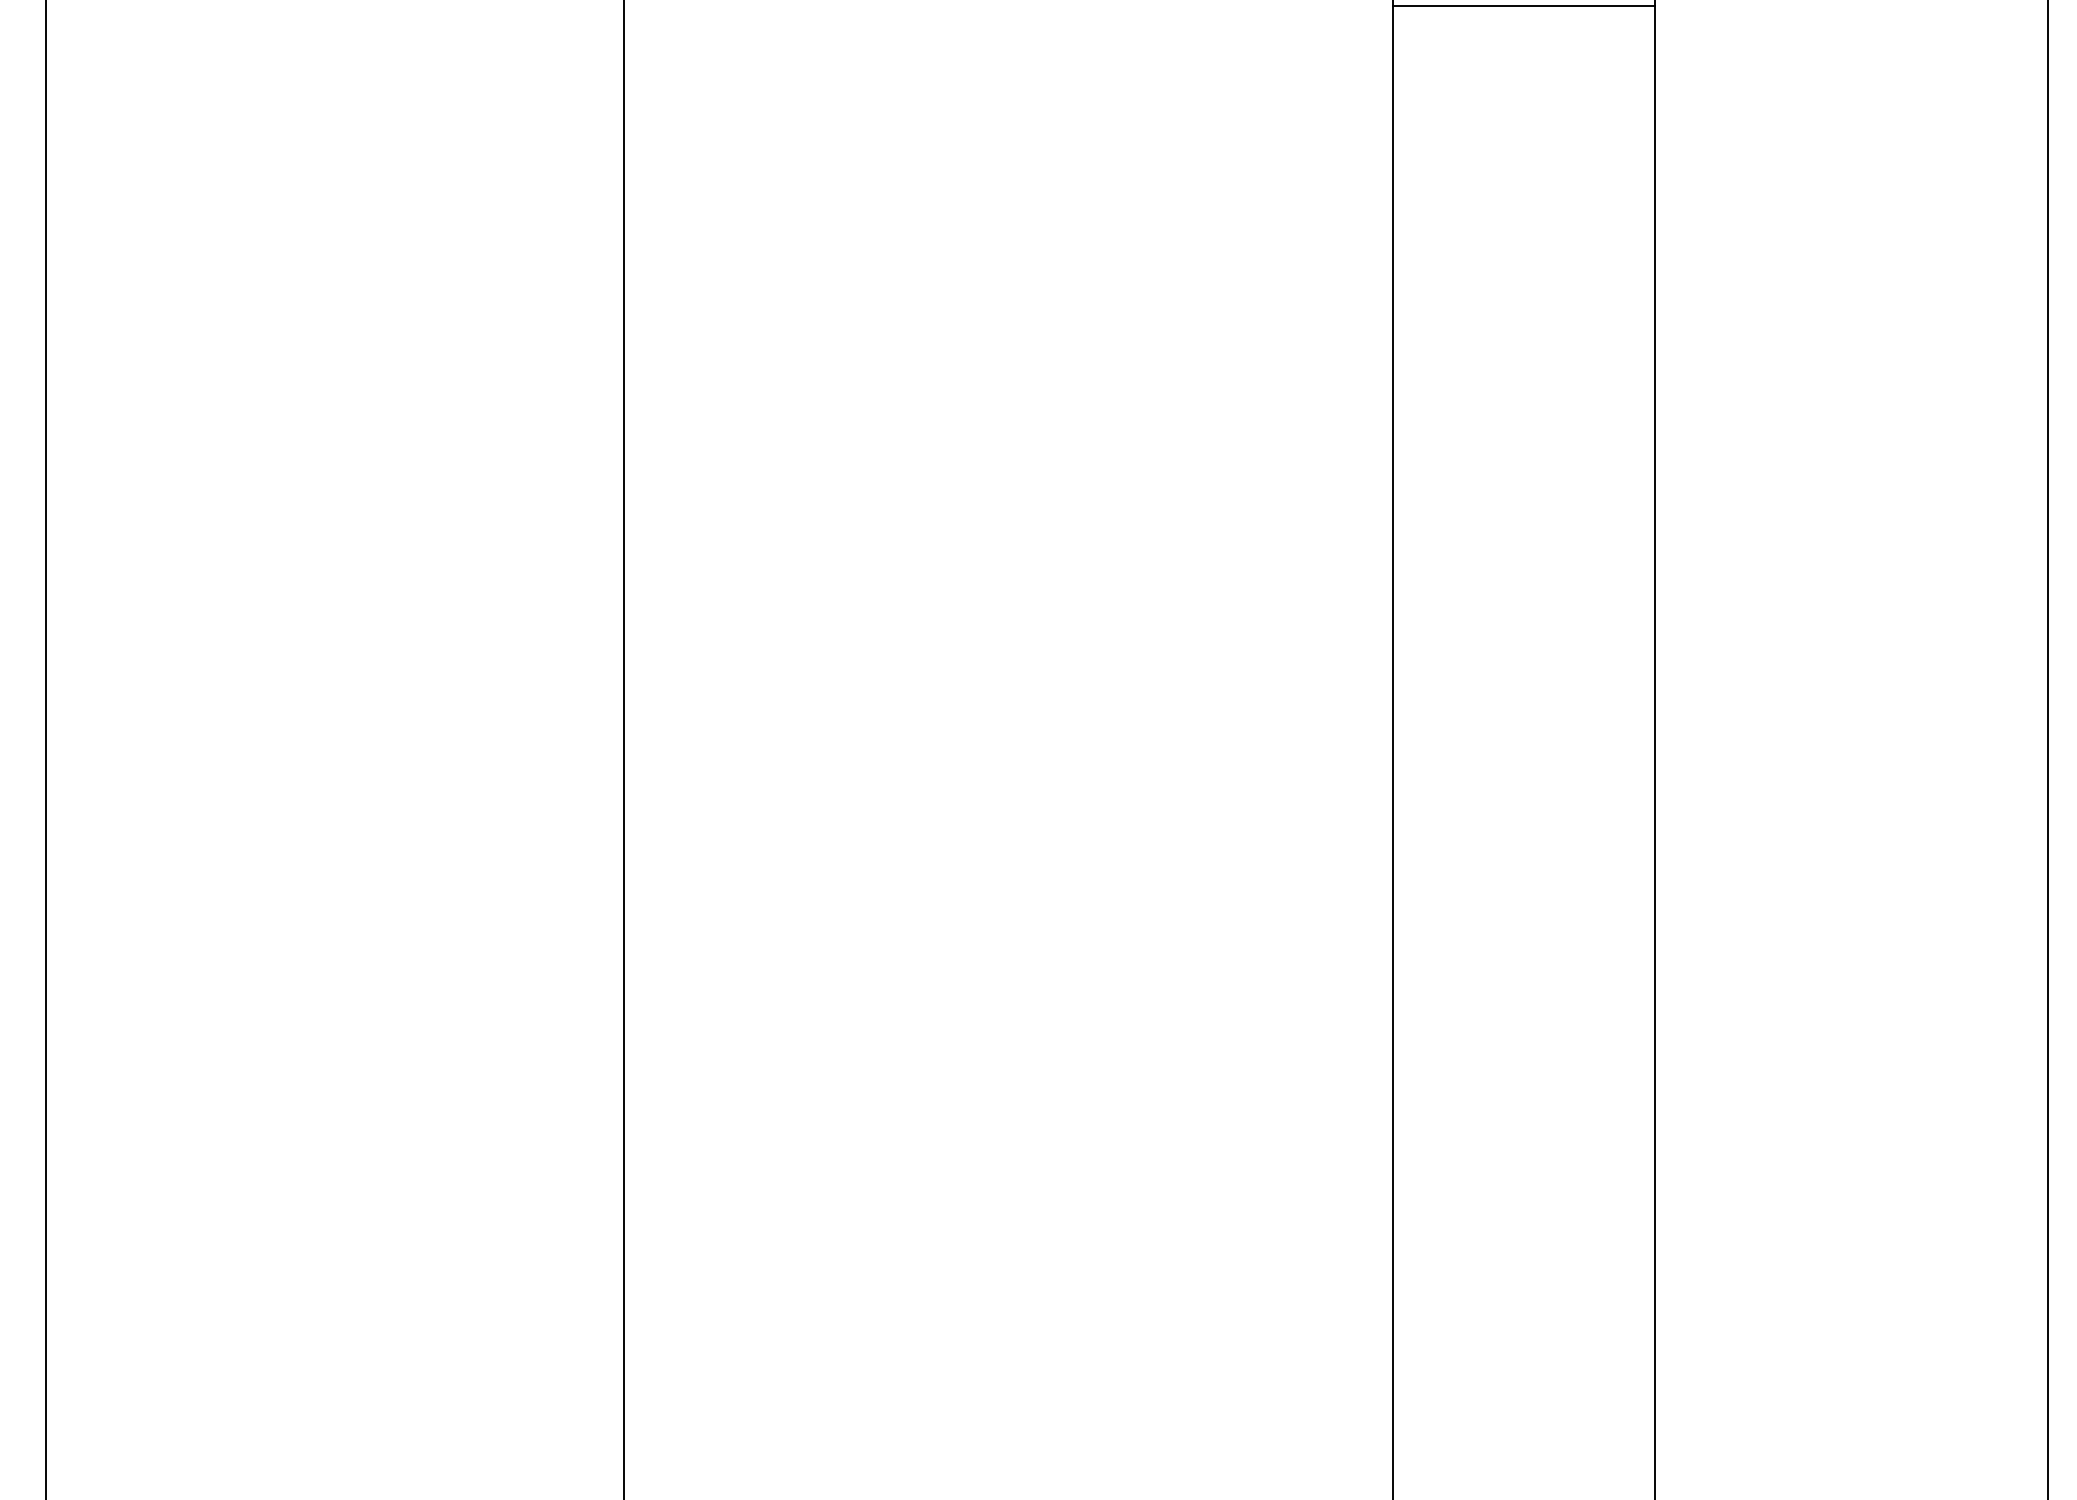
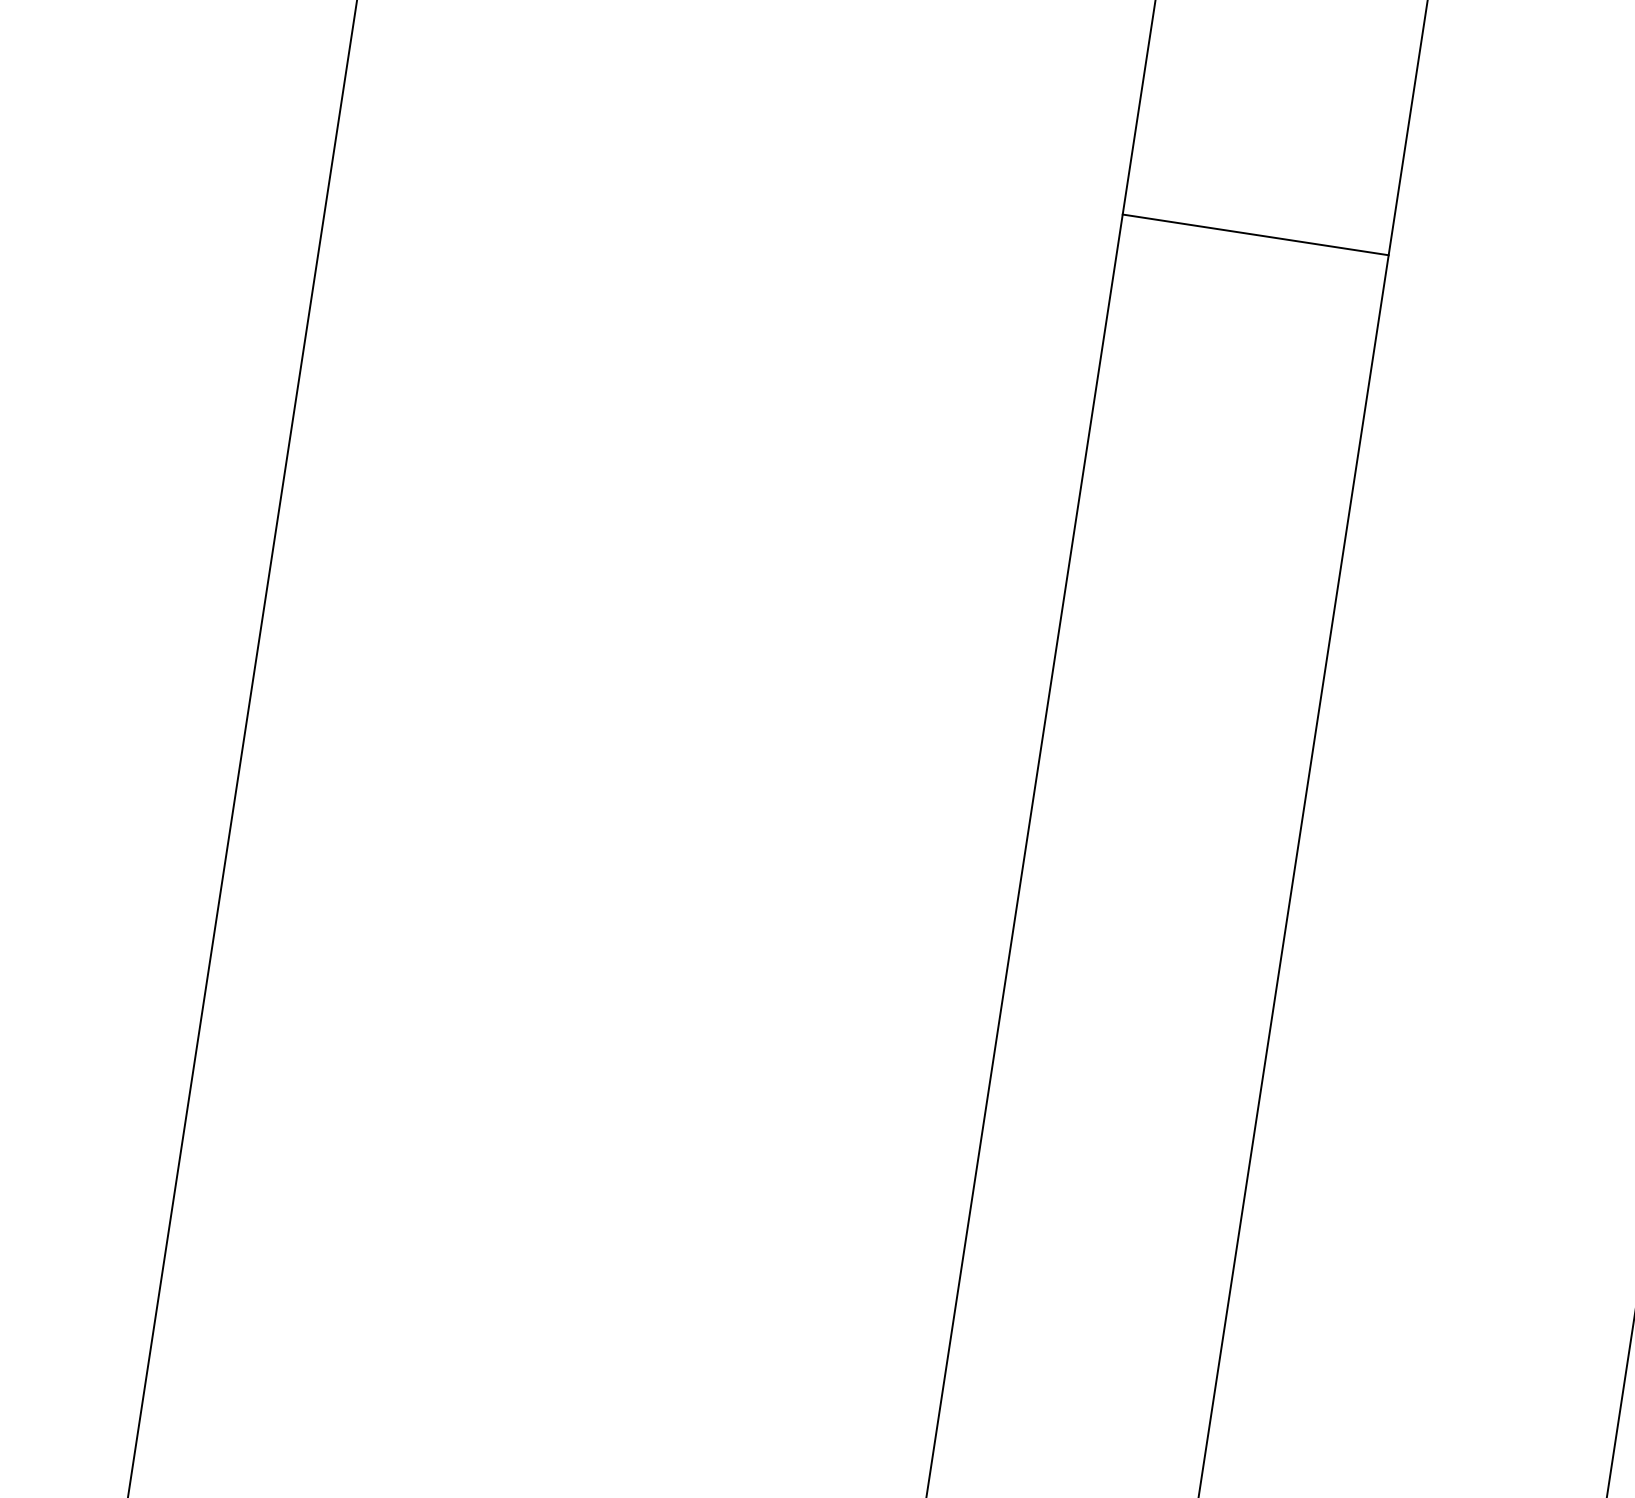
line: (1523, 5) -> (1255, 234), moved

